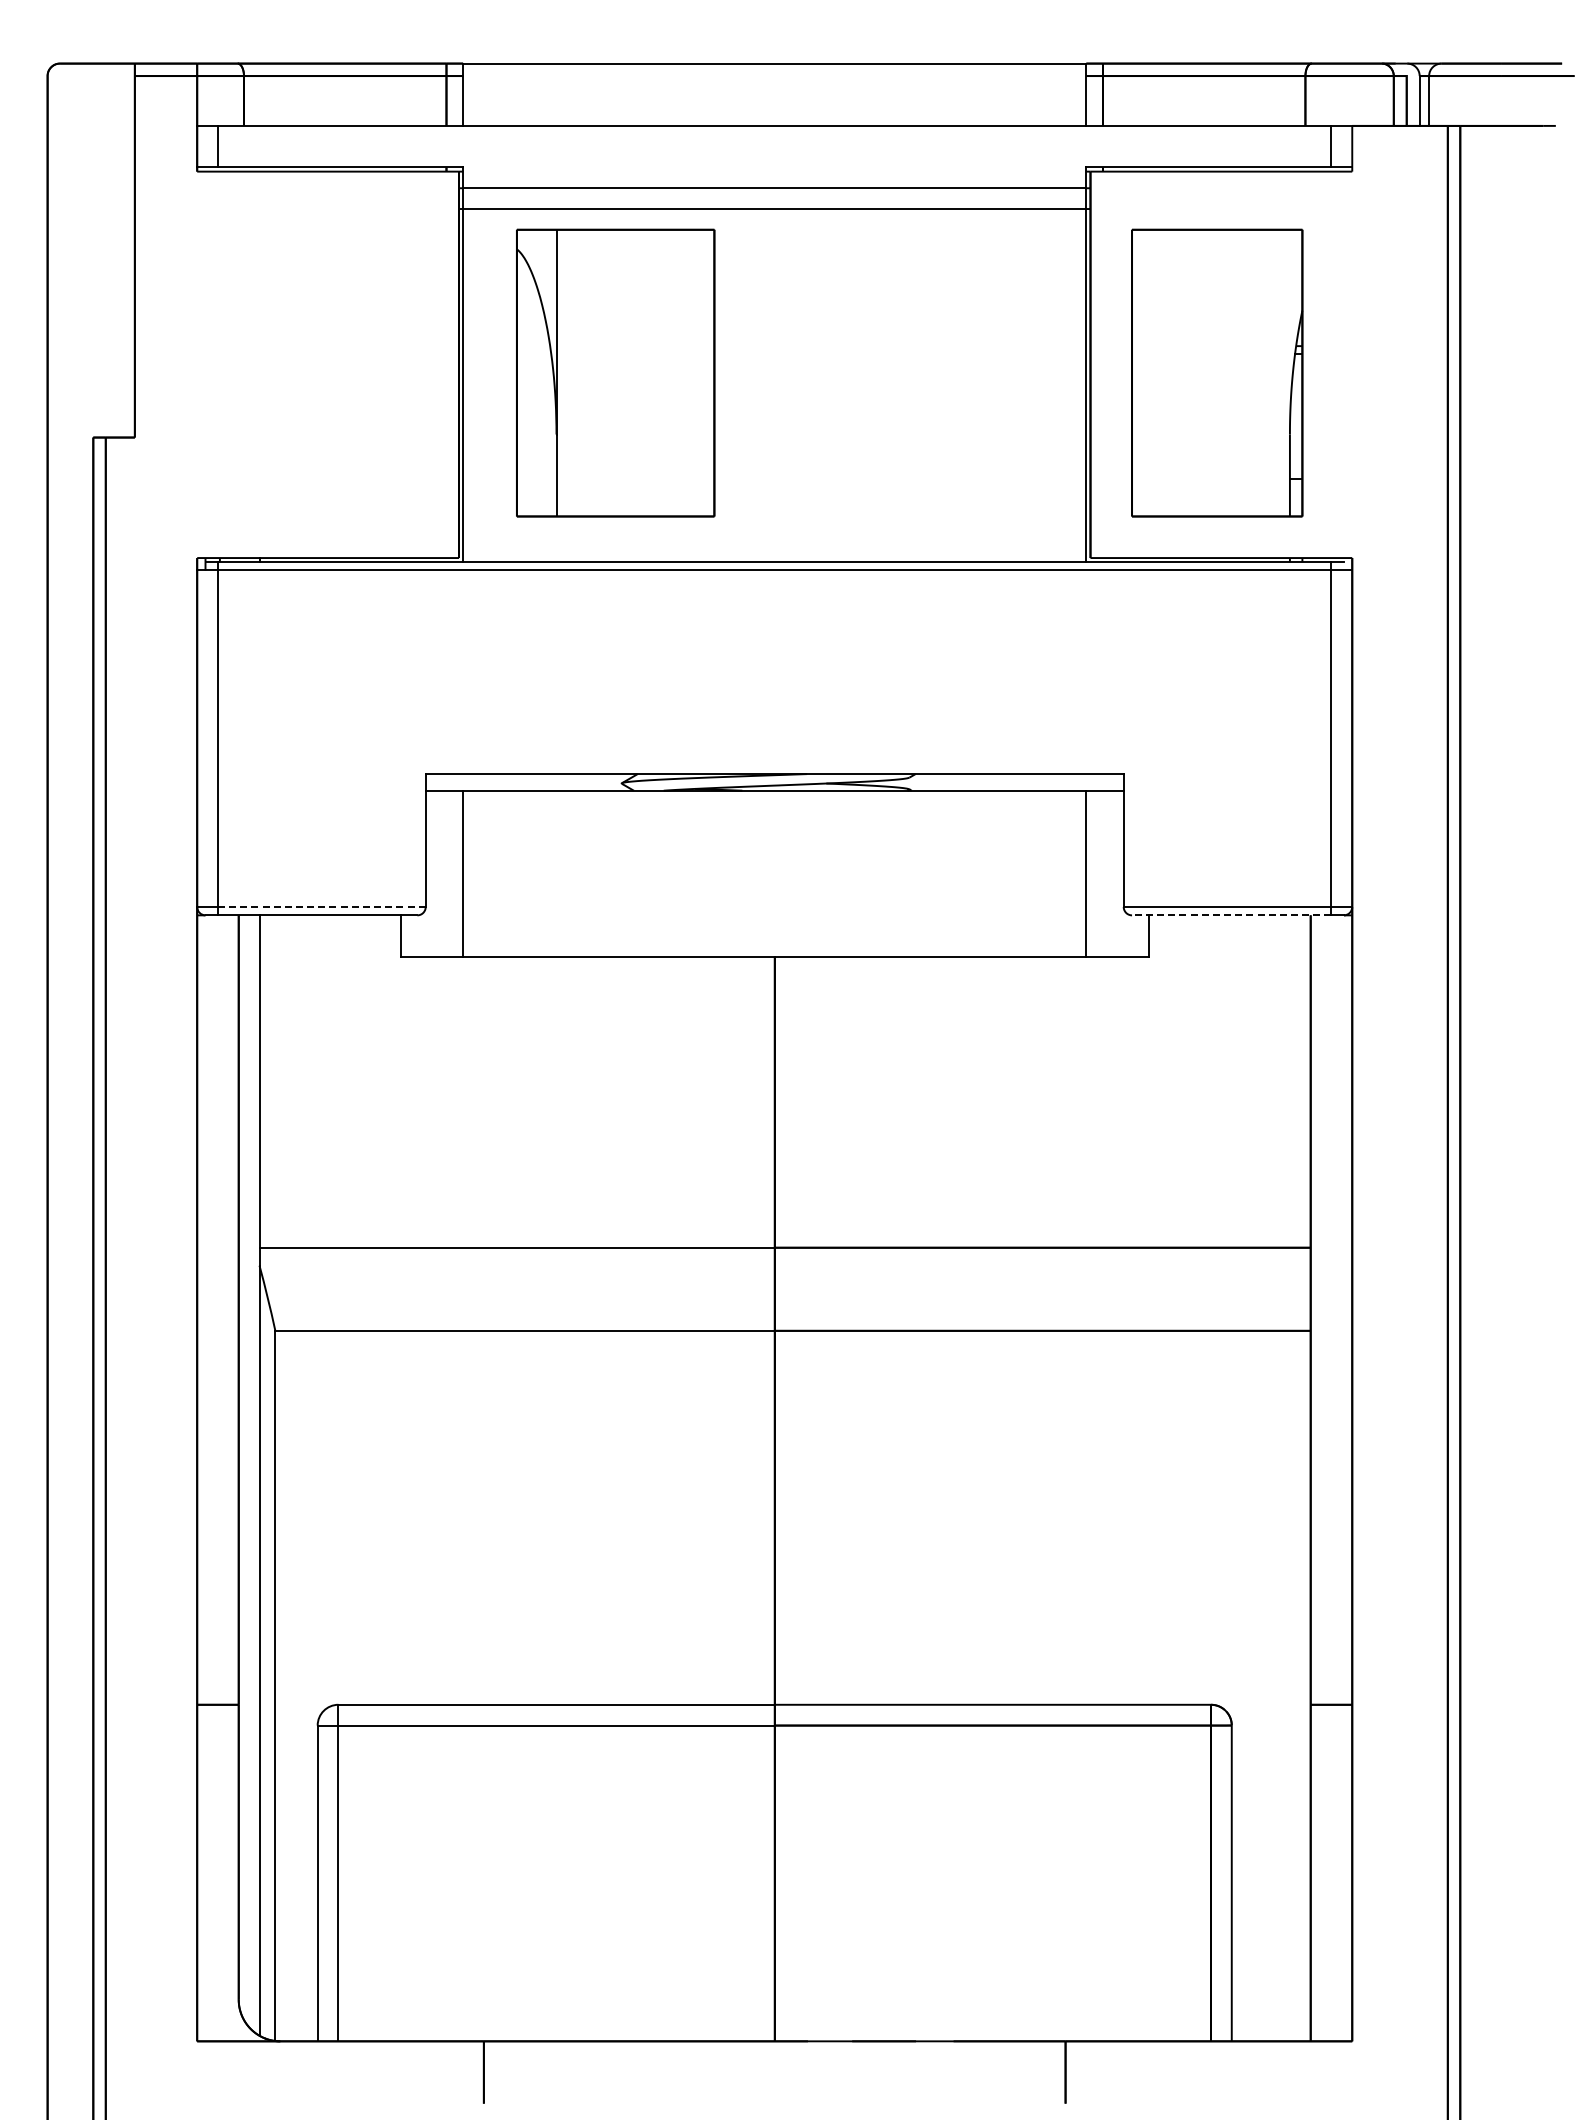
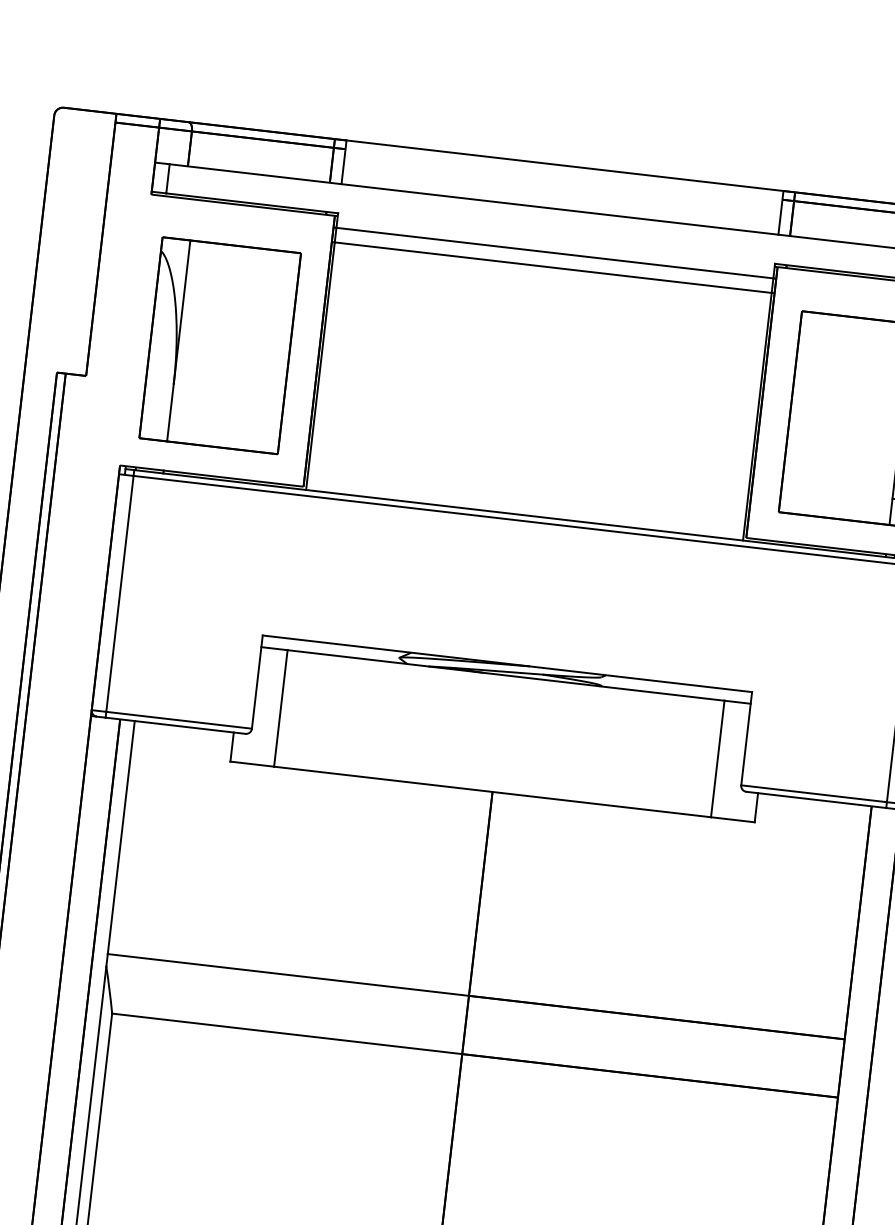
part: (615, 372) -> (220, 345), moved
line: (321, 907) -> (178, 720), dashed -> solid
line: (1231, 915) -> (816, 799), dashed -> solid

